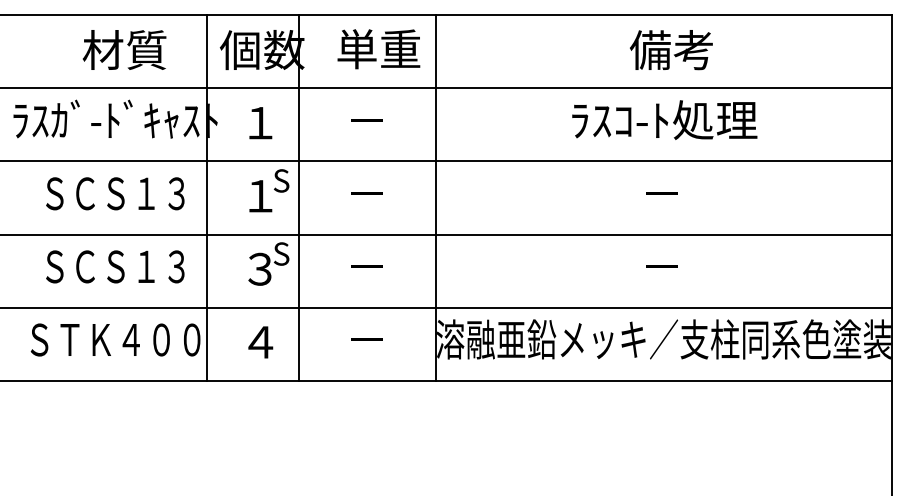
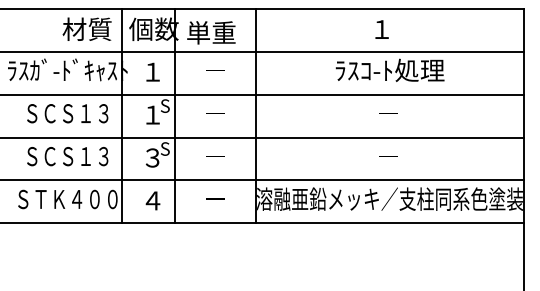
text: (123, 48) -> (86, 28), moved
text: (379, 48) -> (211, 32), moved
text: (670, 50) -> (393, 29), 備考 -> １

